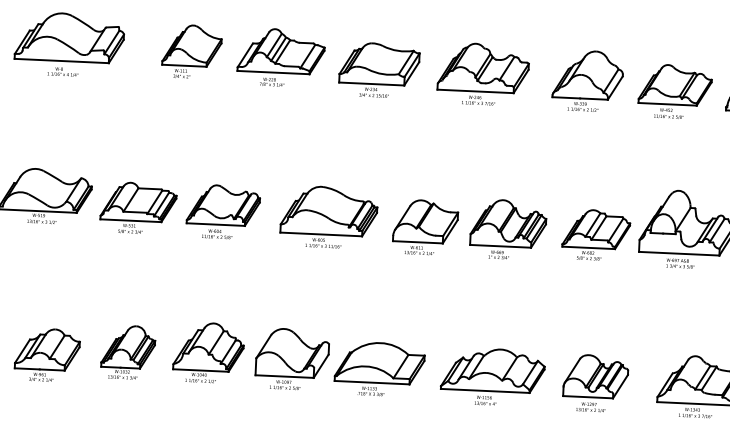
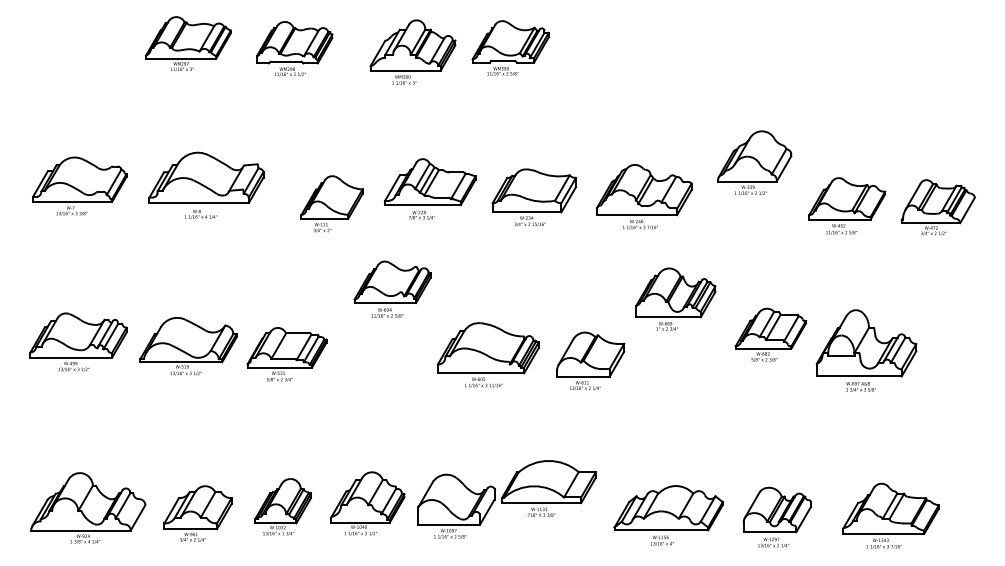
part: (191, 51) -> (331, 203), moved
part: (587, 80) -> (754, 162), moved
part: (223, 211) -> (392, 288), moved
part: (507, 228) -> (675, 298), moved
part: (595, 234) -> (770, 334), moved
part: (379, 369) -> (548, 488), moved

